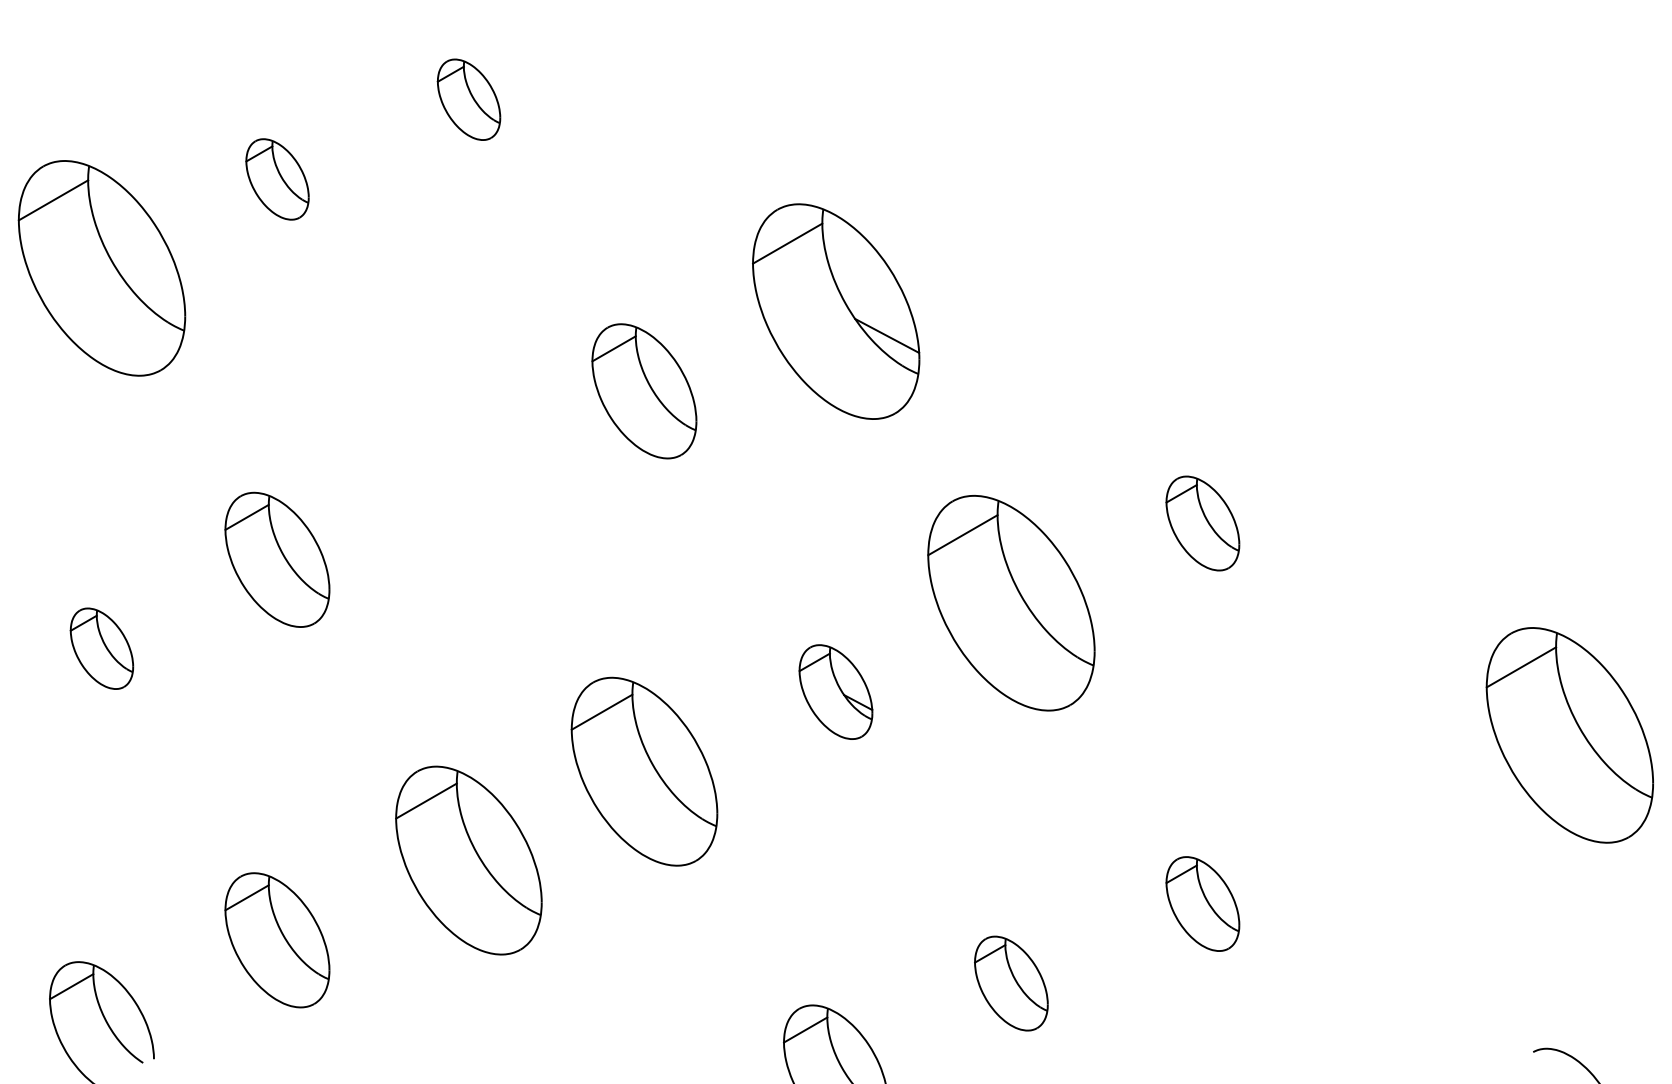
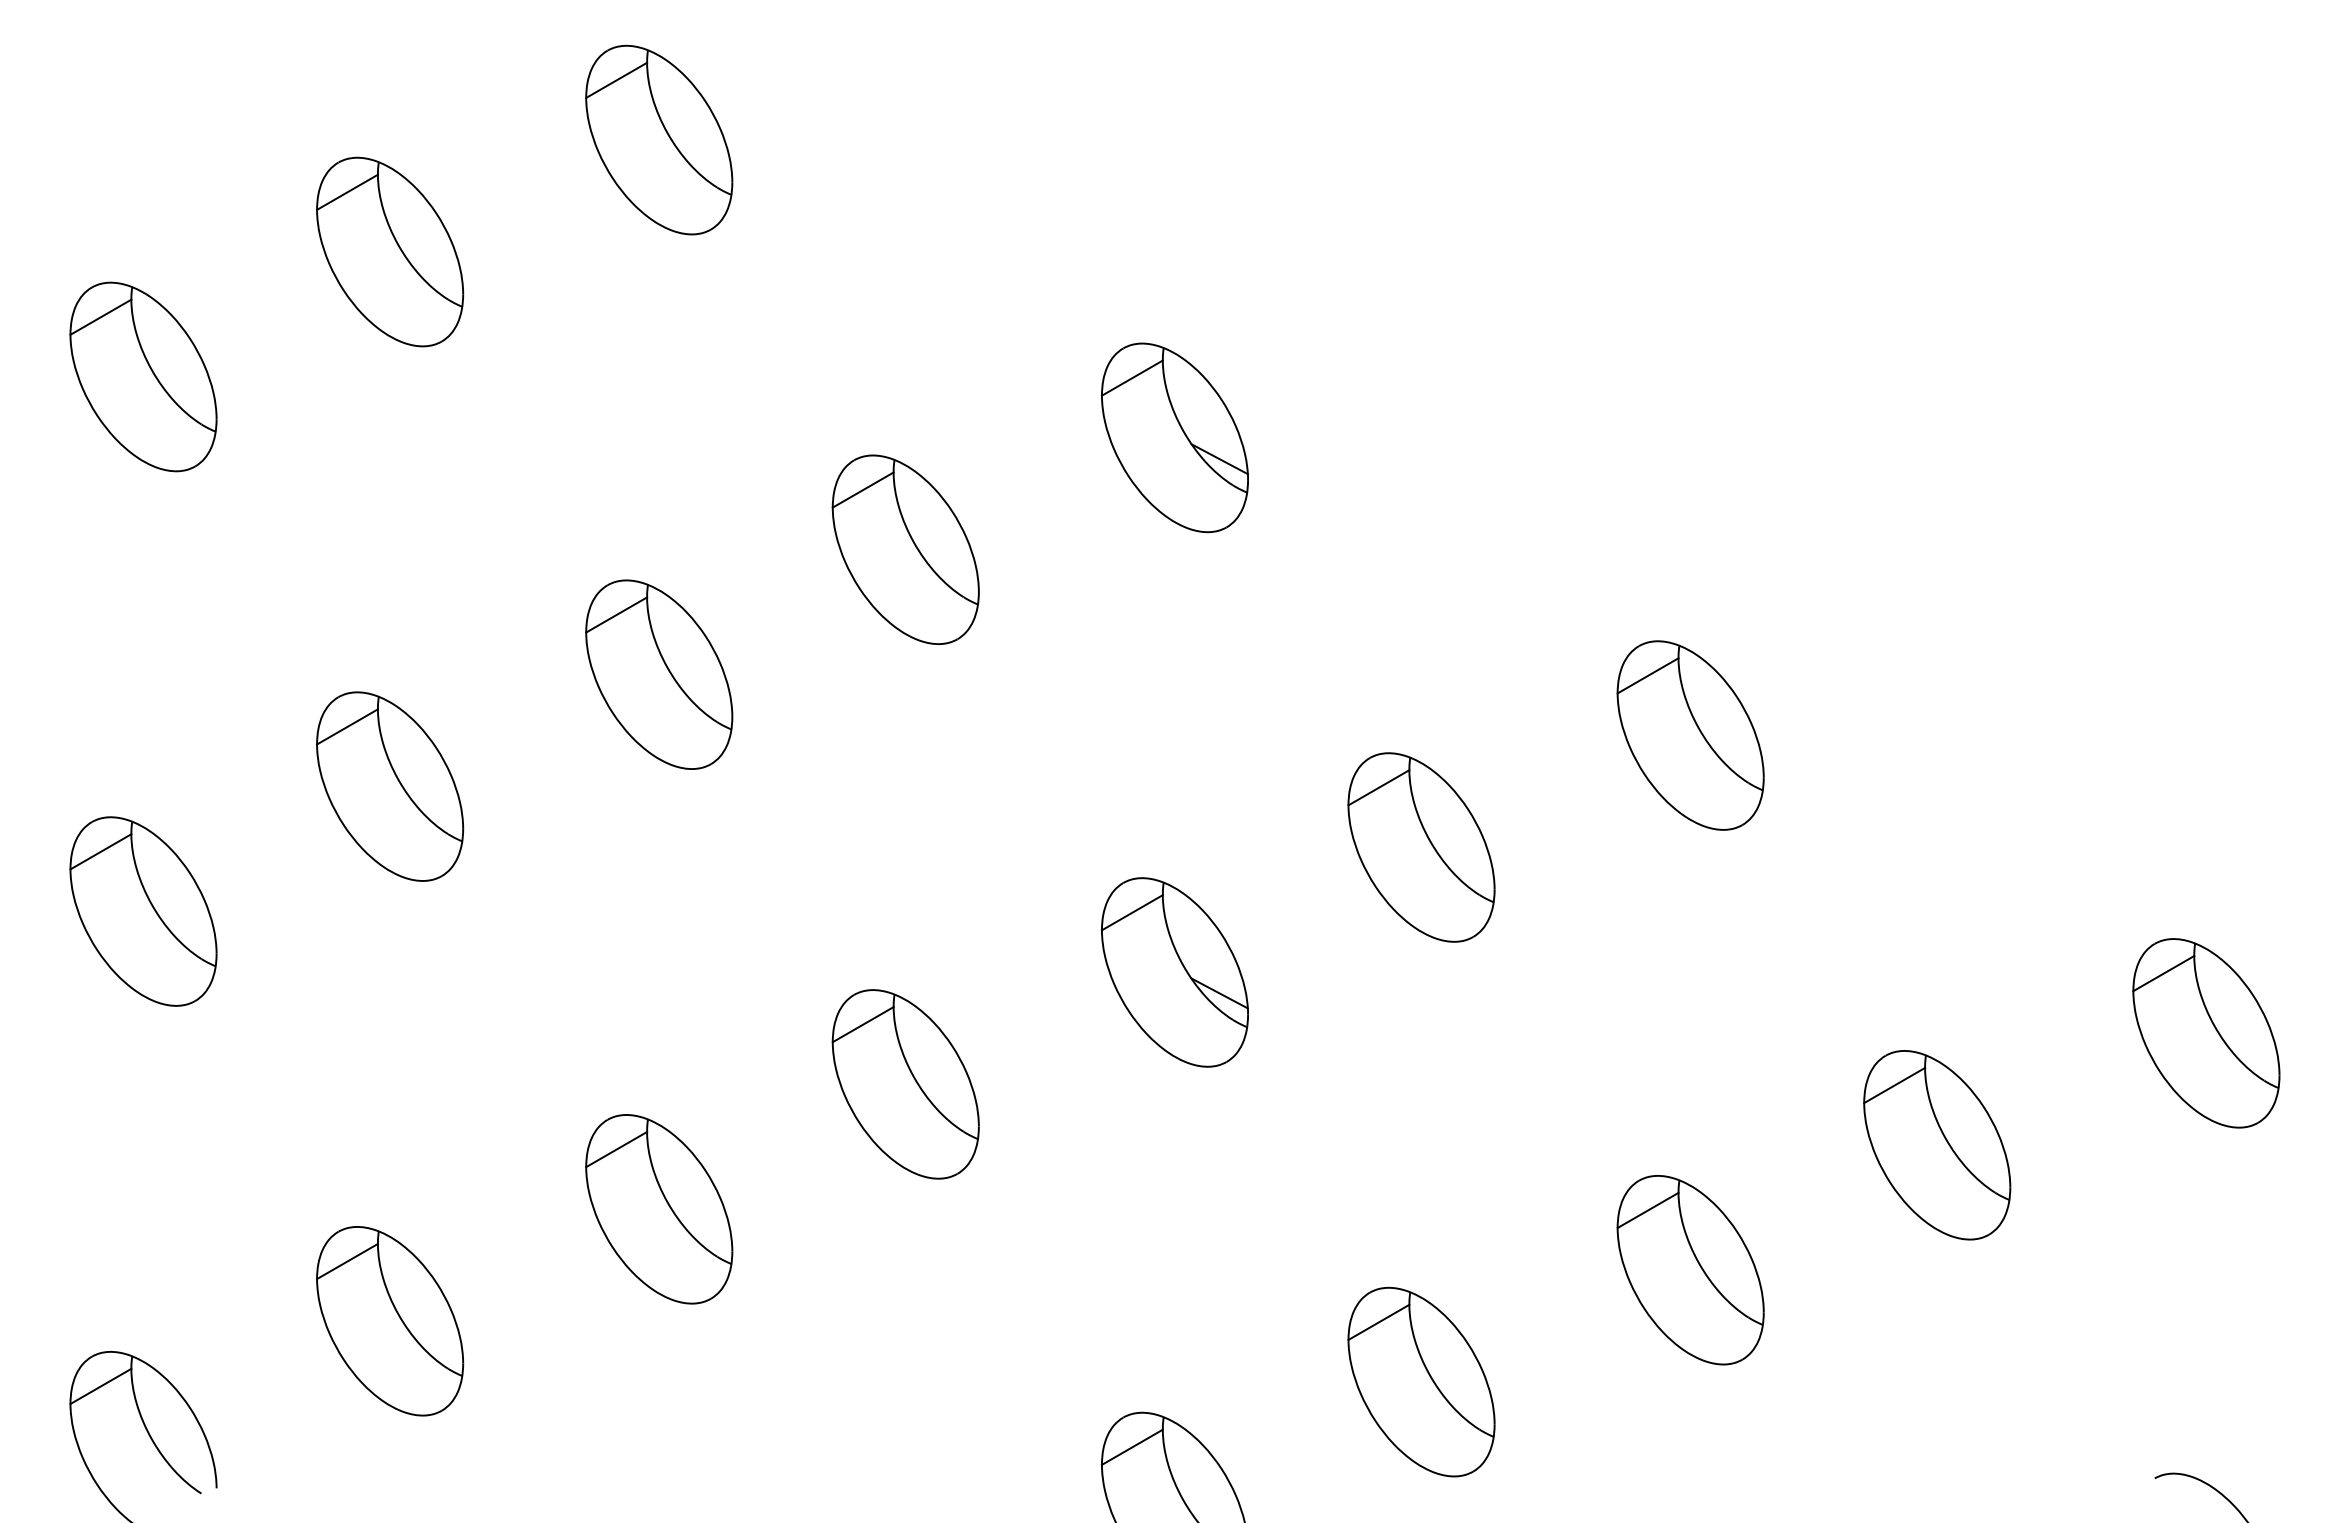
part: (469, 99) -> (659, 139), size x1.67
part: (277, 179) -> (390, 251), size x1.67
part: (101, 268) -> (143, 376), size x0.62
part: (835, 311) -> (1174, 437), size x0.62
part: (469, 480) -> (659, 674), added
part: (1202, 523) -> (1690, 735), size x1.43
part: (1011, 603) -> (1421, 847), size x0.62
part: (101, 648) -> (143, 911), size x1.67
part: (835, 692) -> (1174, 972), size x1.43
part: (1570, 735) -> (2206, 1033), size x0.62
part: (644, 771) -> (905, 1084), size x0.71
part: (1378, 815) -> (1937, 1145), added
part: (469, 860) -> (659, 1209), size x0.71
part: (1202, 904) -> (1690, 1270), size x1.43
part: (1011, 983) -> (1421, 1381), size x1.43

